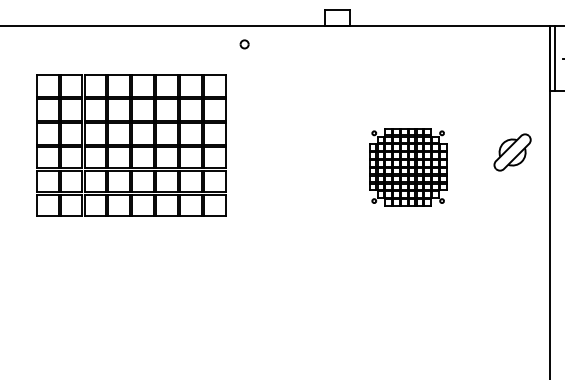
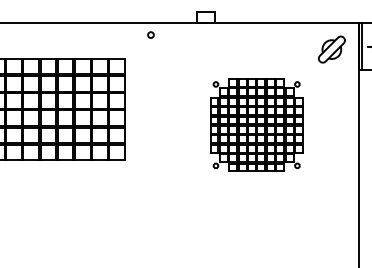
part: (244, 44) -> (150, 35), moved
part: (512, 152) -> (331, 49), moved
part: (407, 166) -> (256, 124), size x1.67

